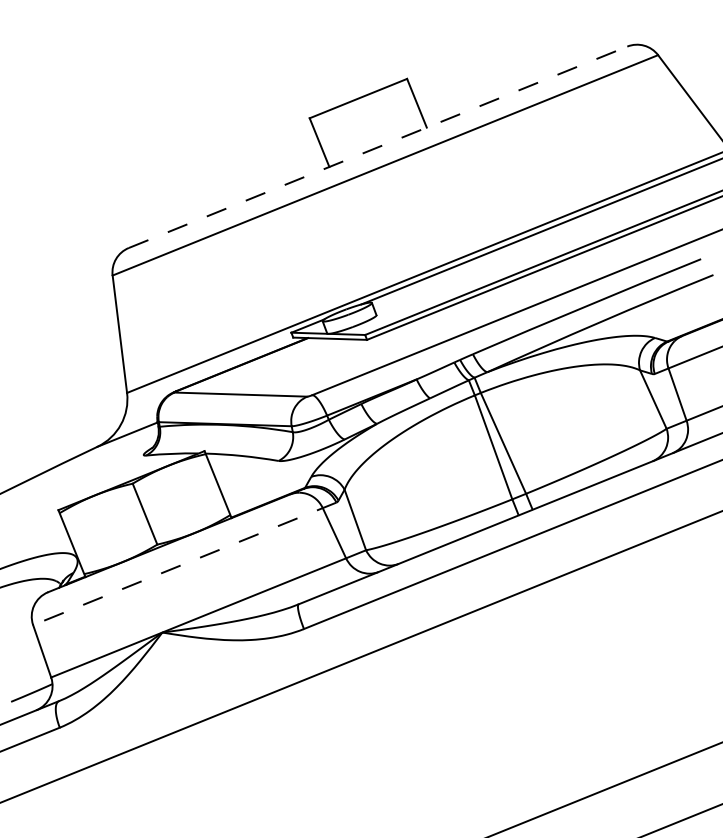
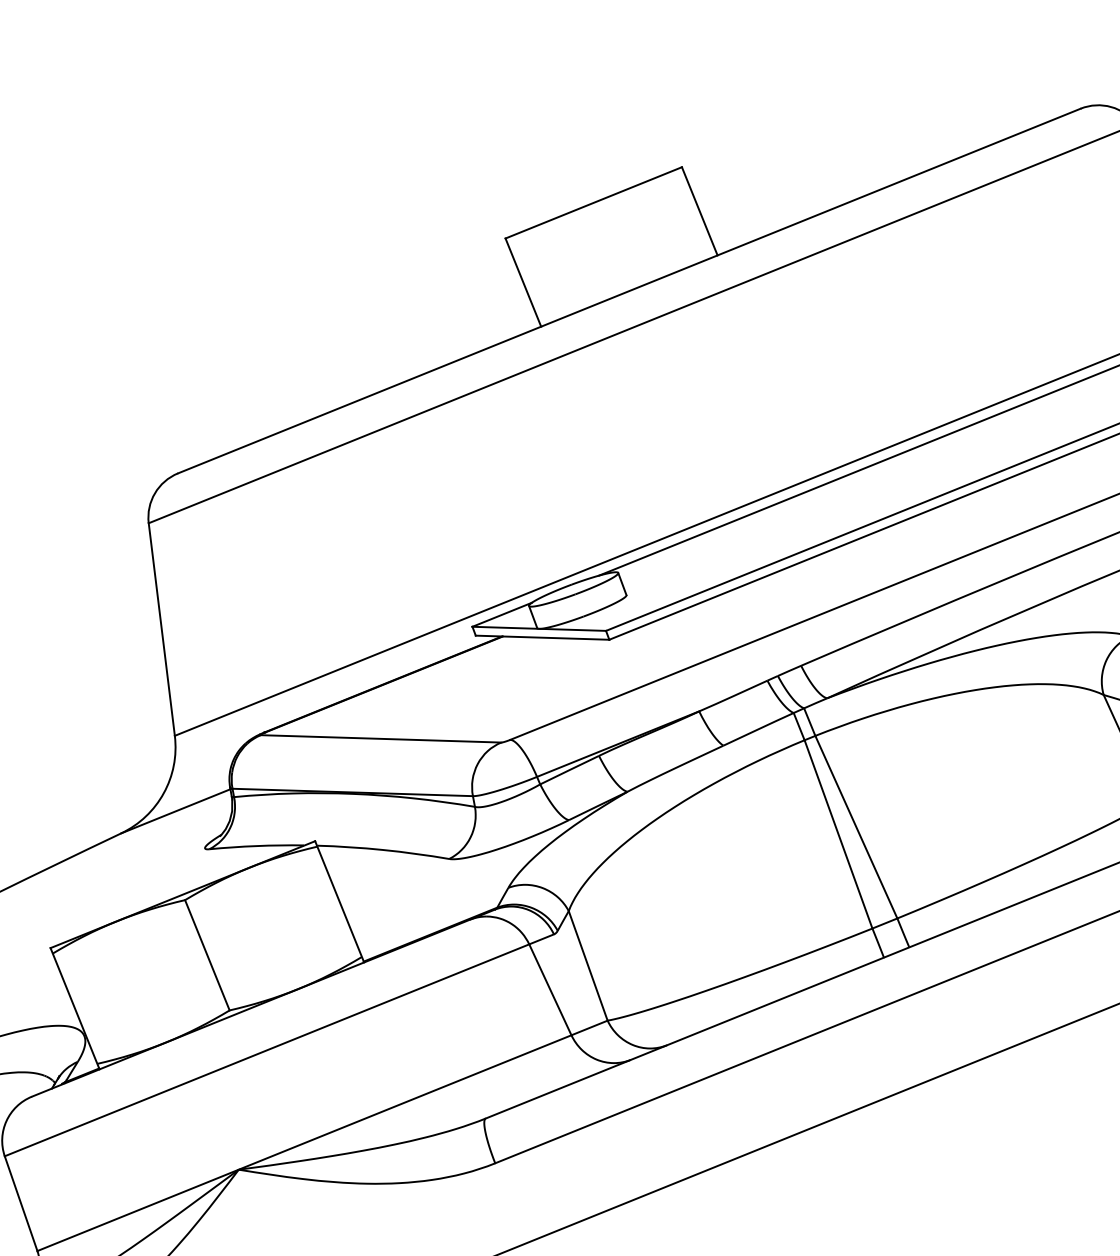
line: (378, 147) -> (630, 291), dashed -> solid
line: (184, 563) -> (278, 1044), dashed -> solid

